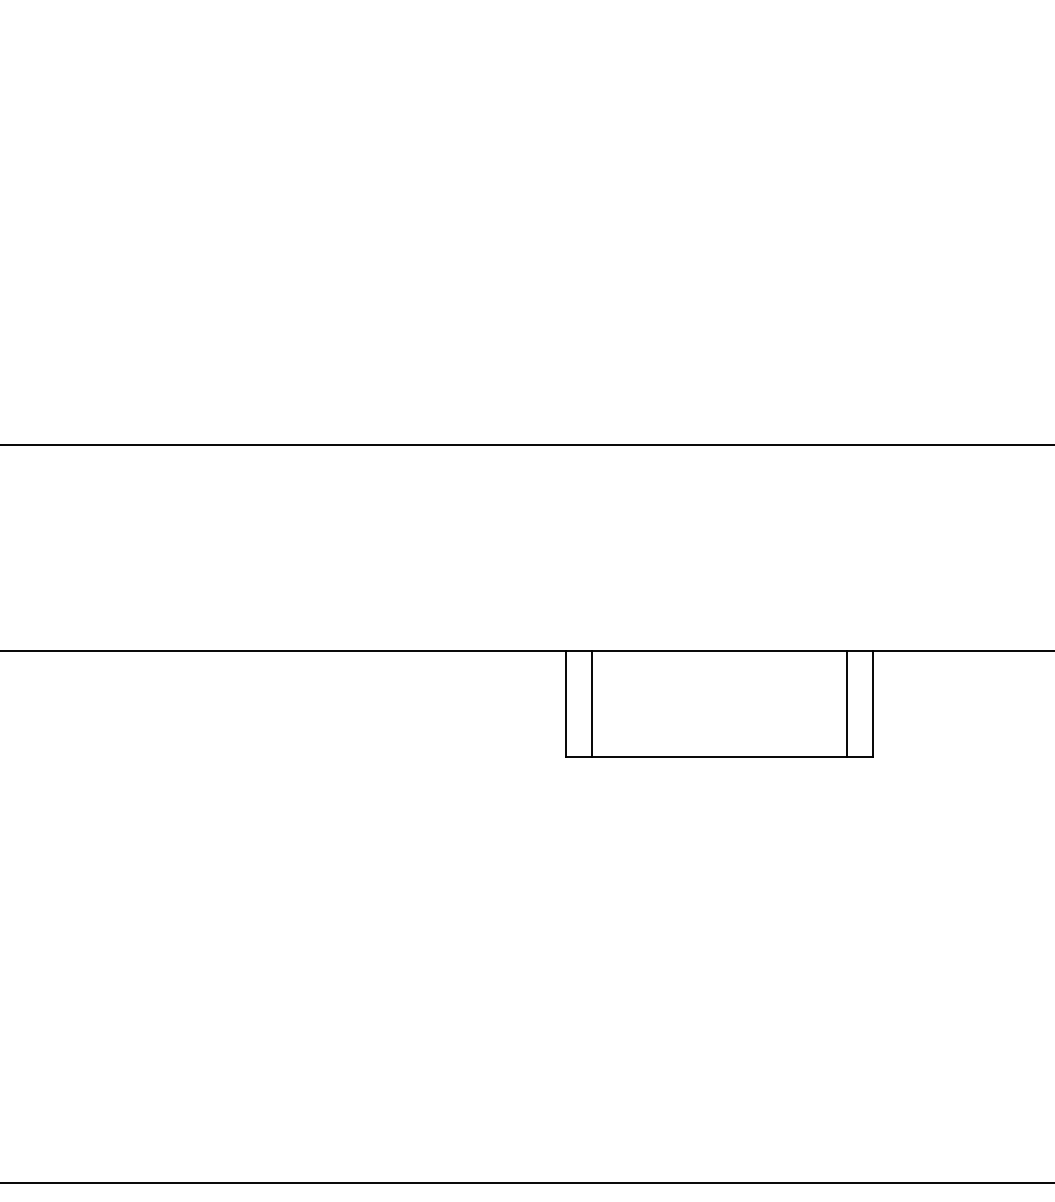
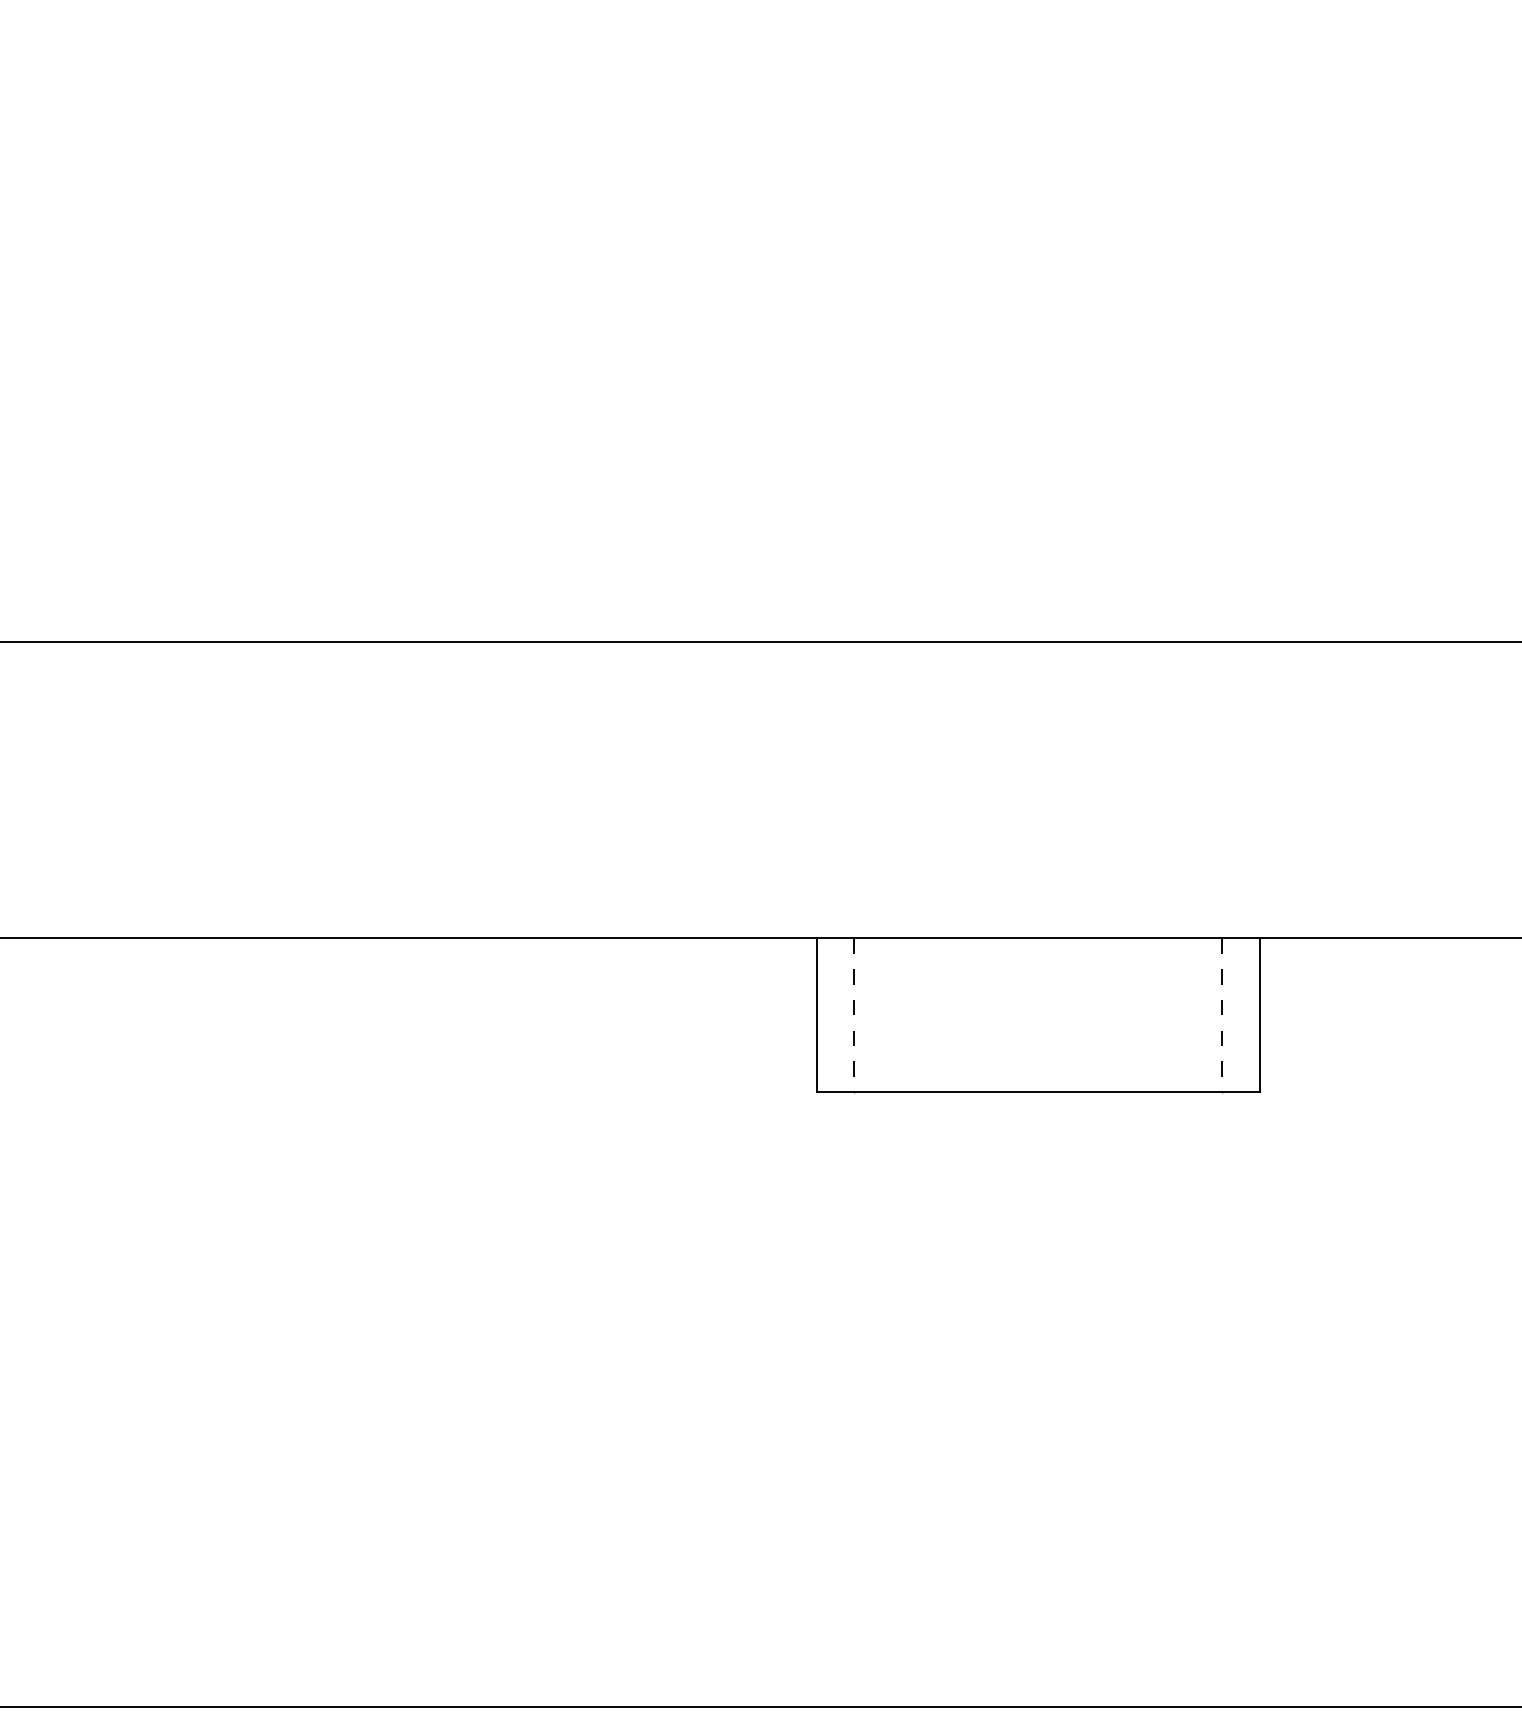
line: (591, 704) -> (853, 1016), solid -> dashed
line: (847, 704) -> (1222, 1016), solid -> dashed

